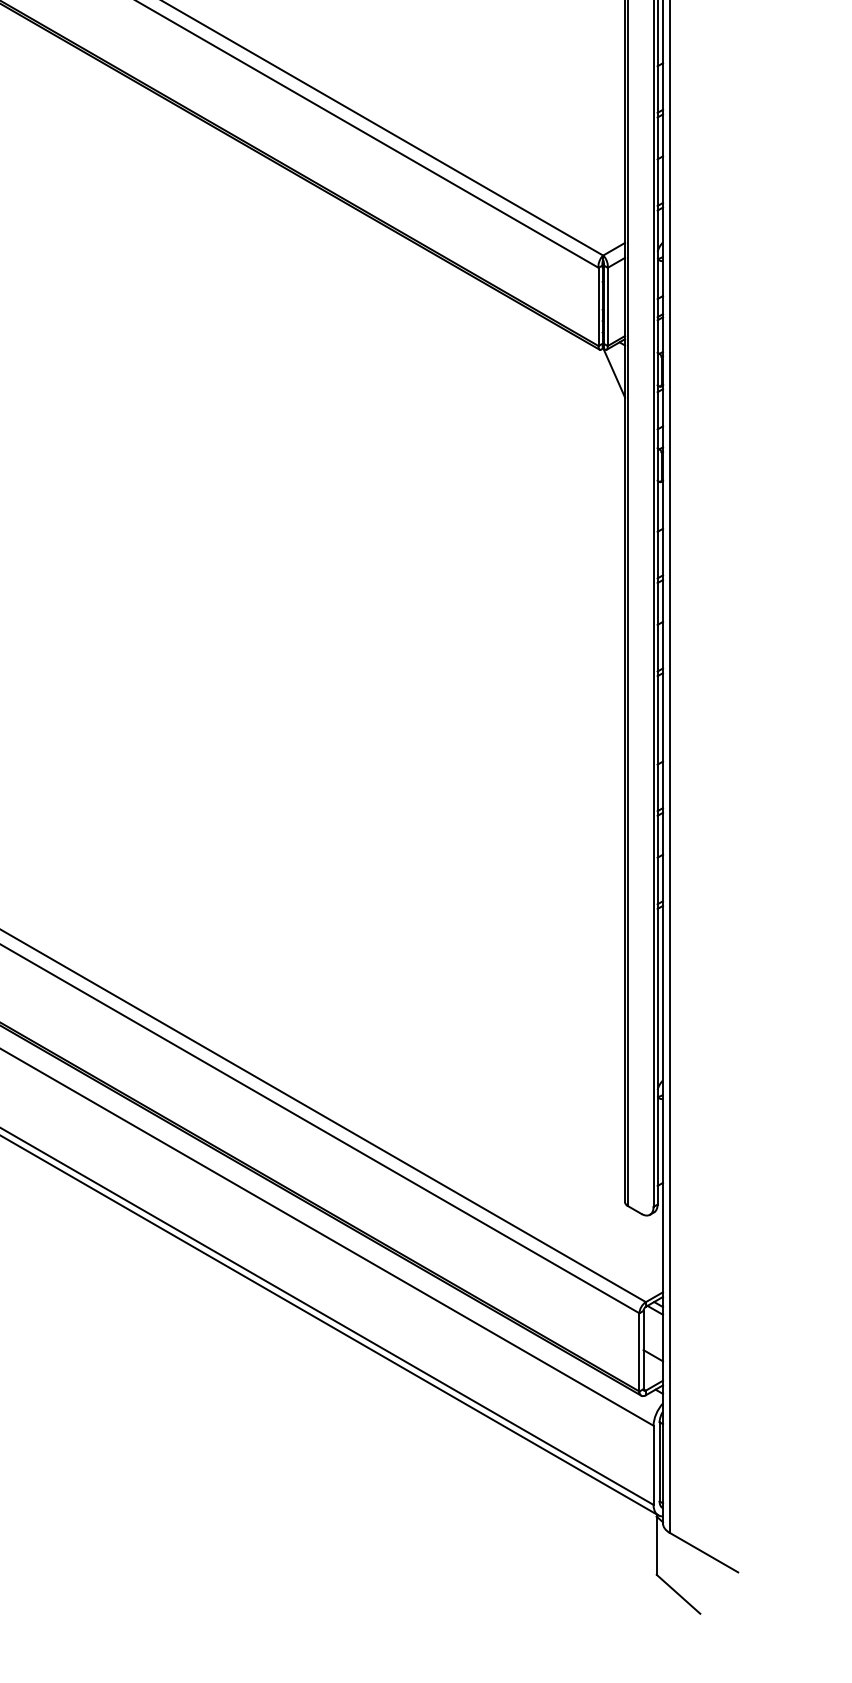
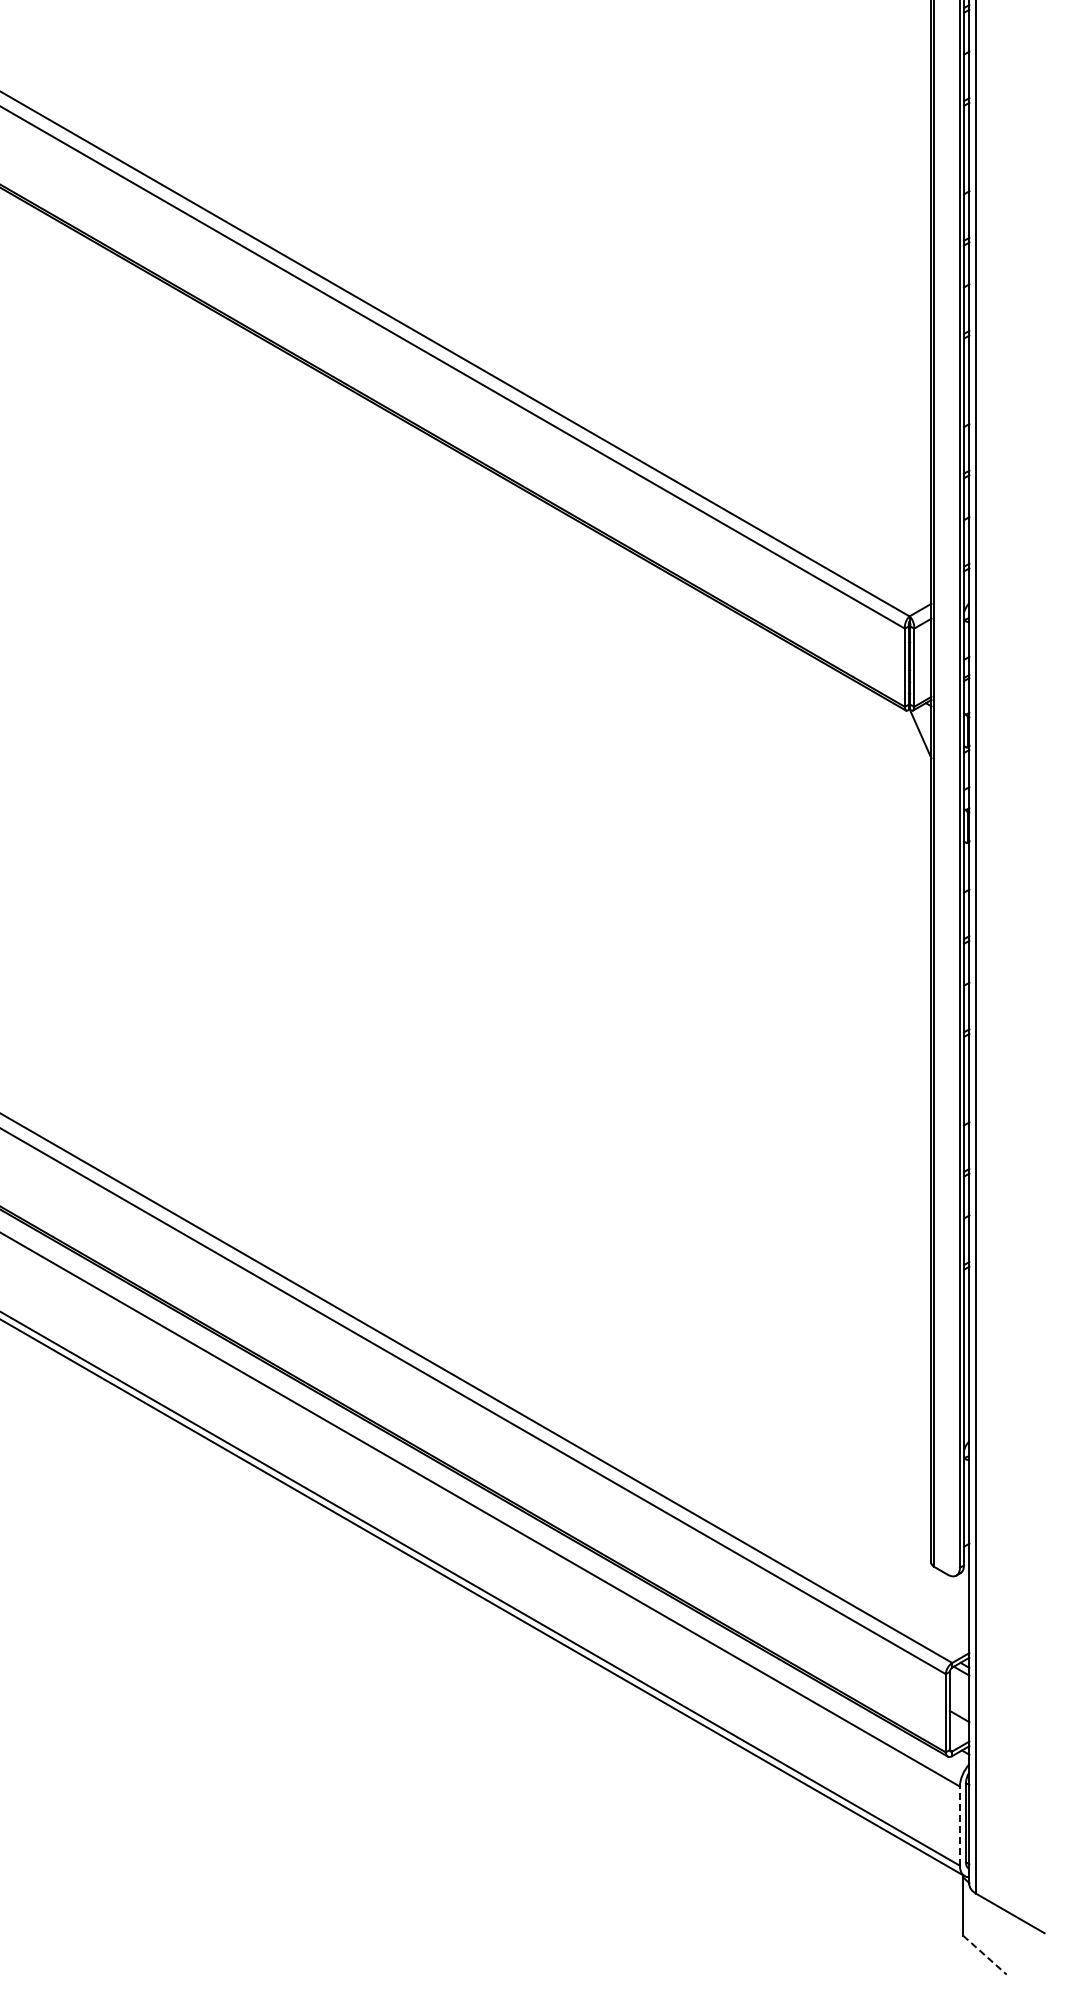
line: (653, 1465) -> (959, 1826), solid -> dashed
line: (679, 1594) -> (985, 1955), solid -> dashed

